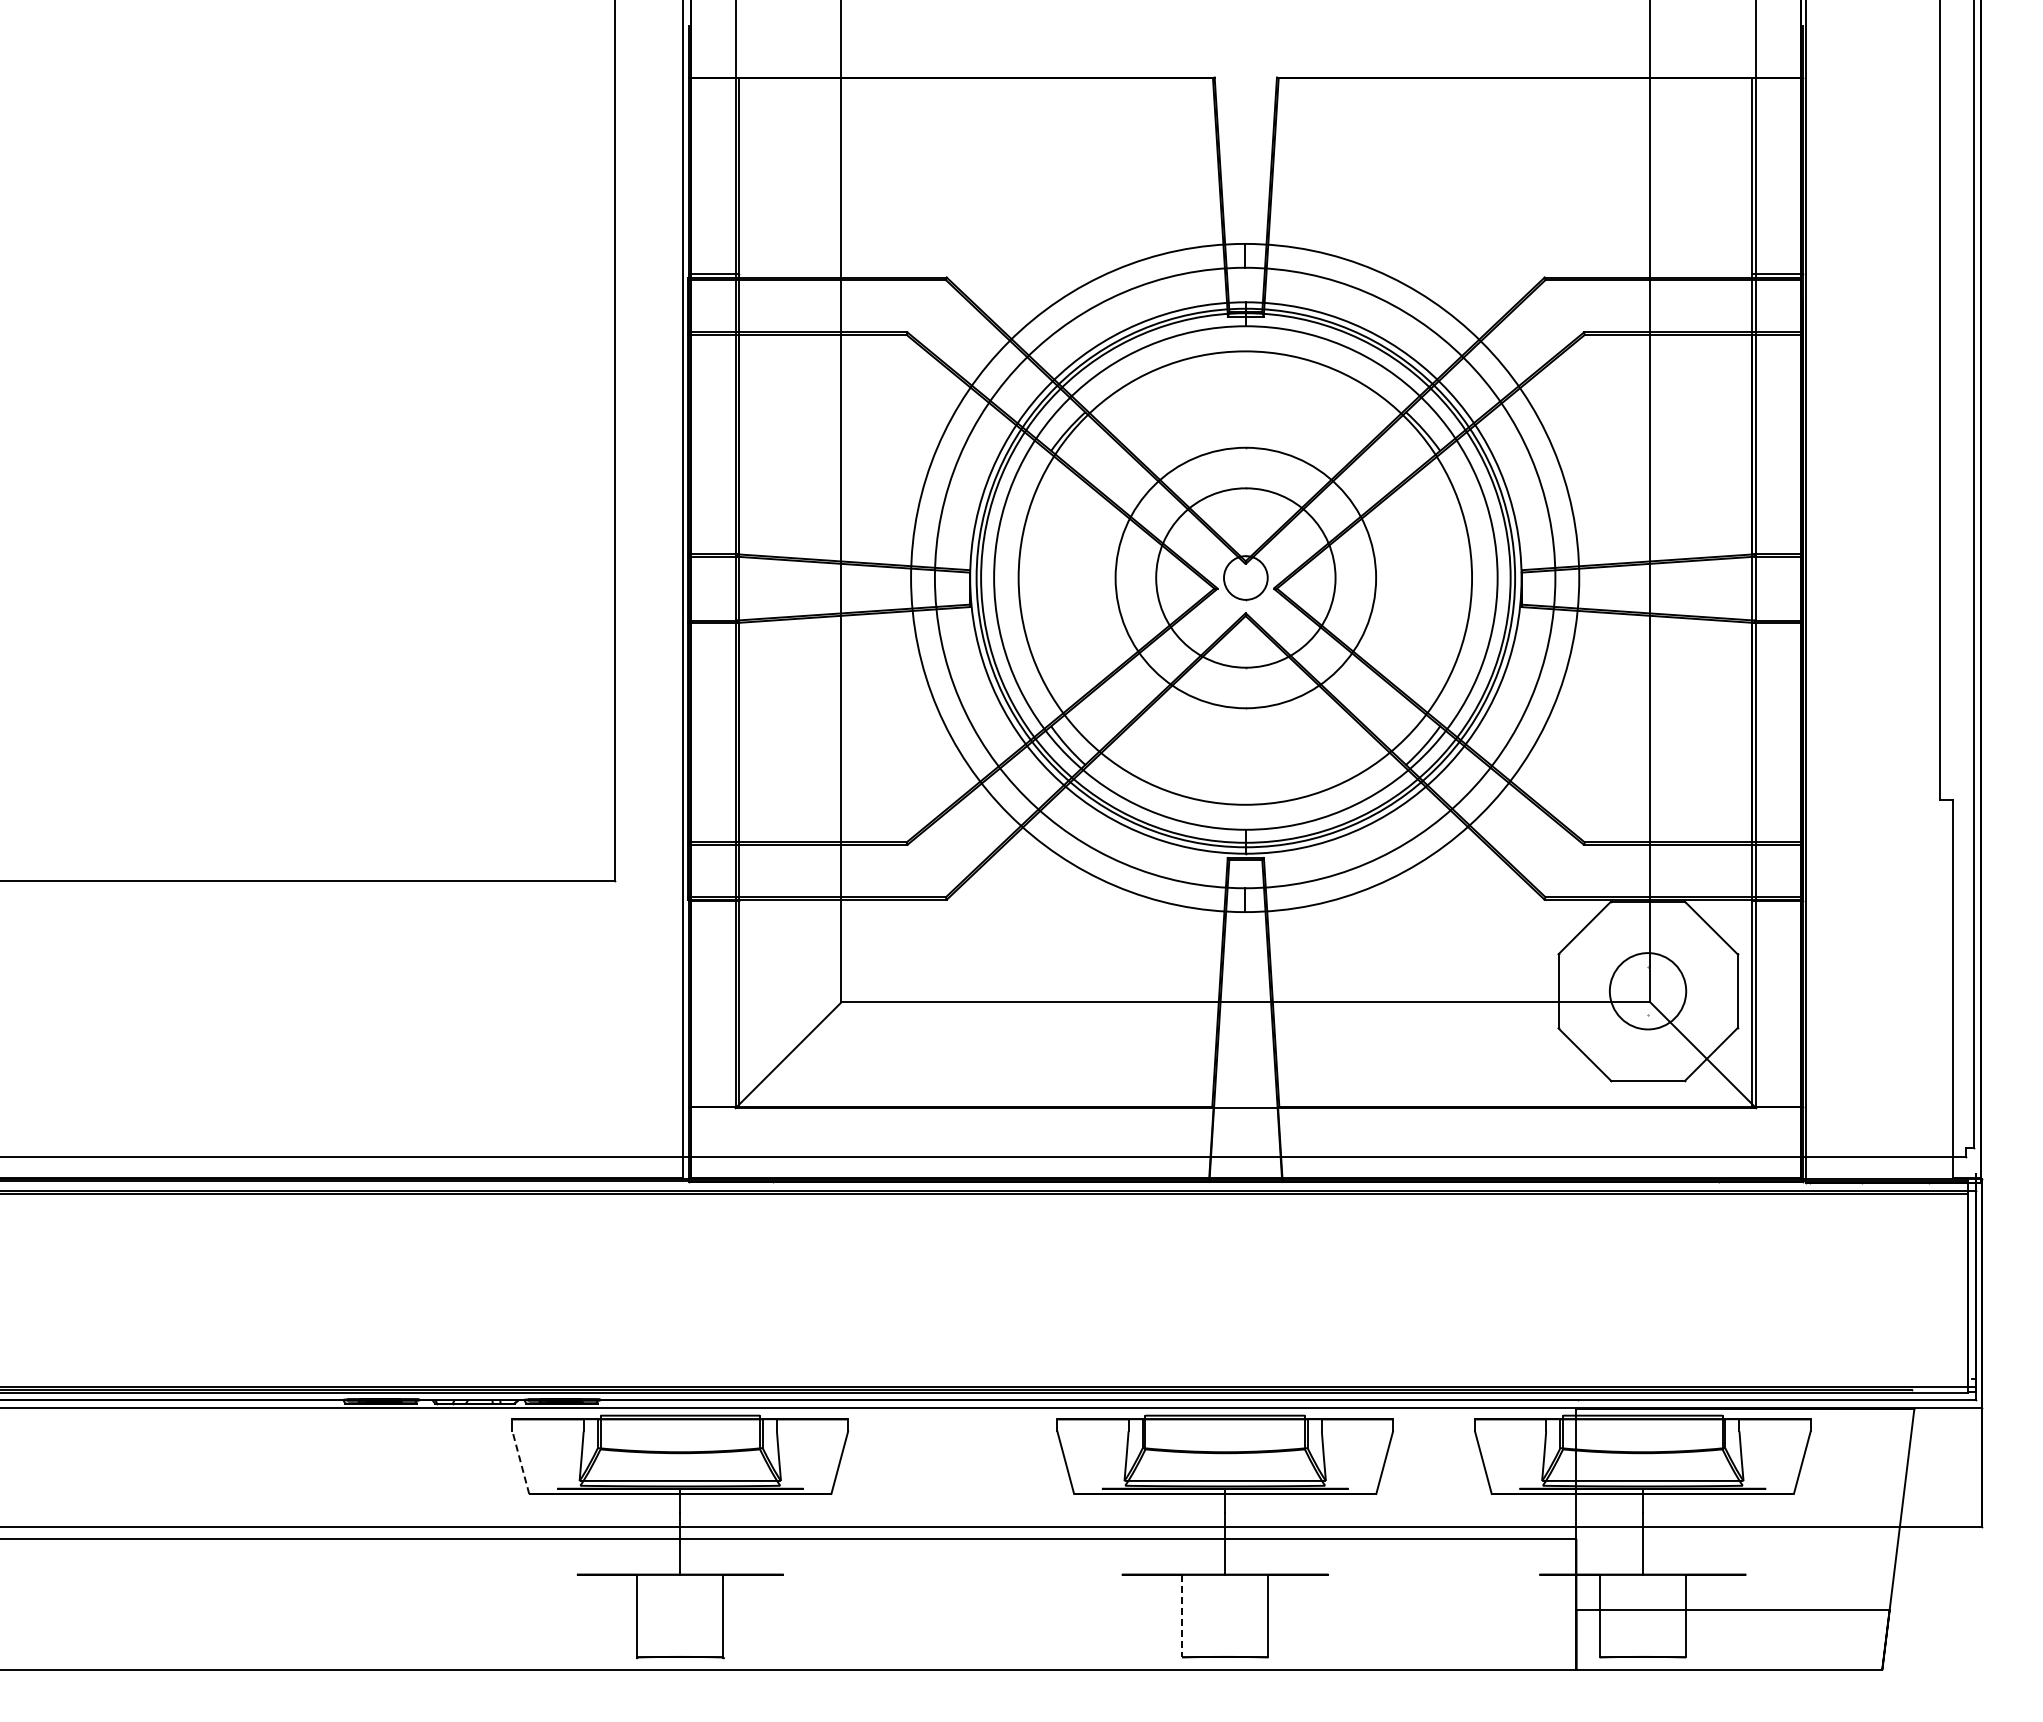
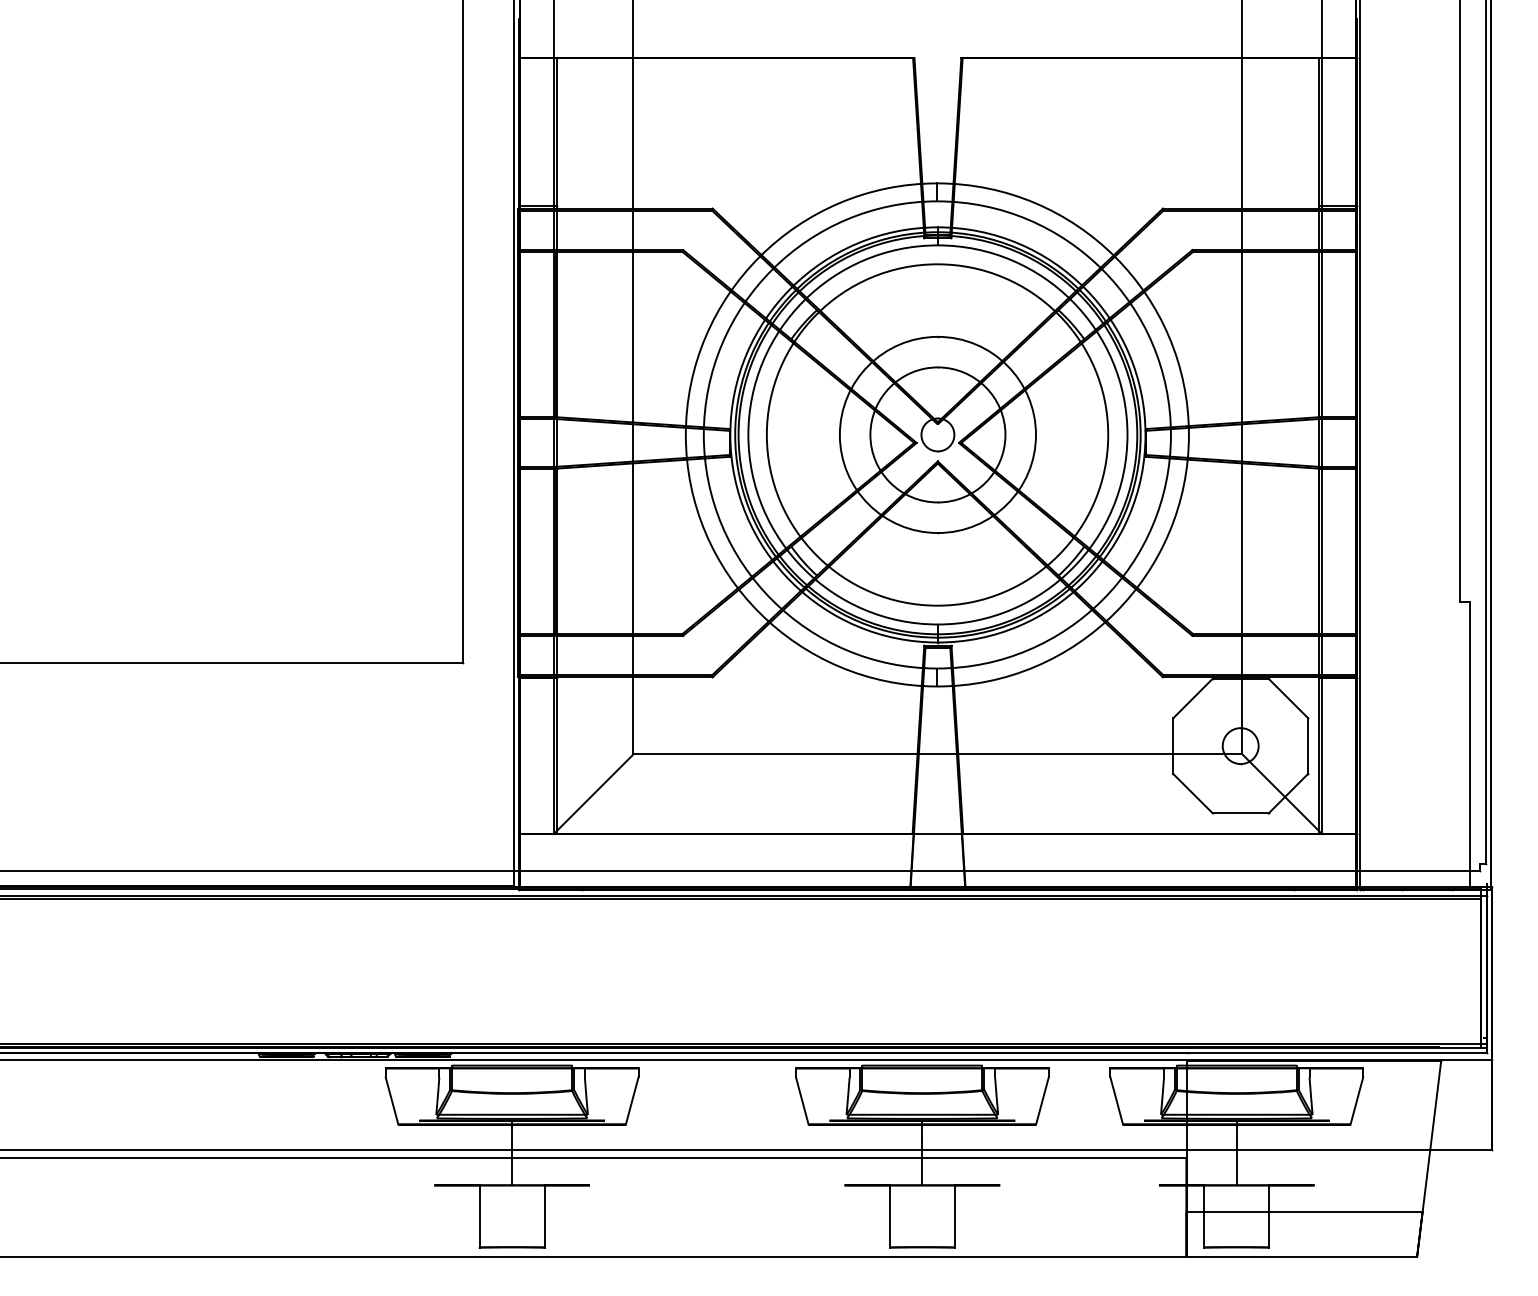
circle: (1647, 991) -> (1240, 746), size x0.62
line: (520, 1462) -> (391, 1100), dashed -> solid
line: (1182, 1616) -> (890, 1216), dashed -> solid

